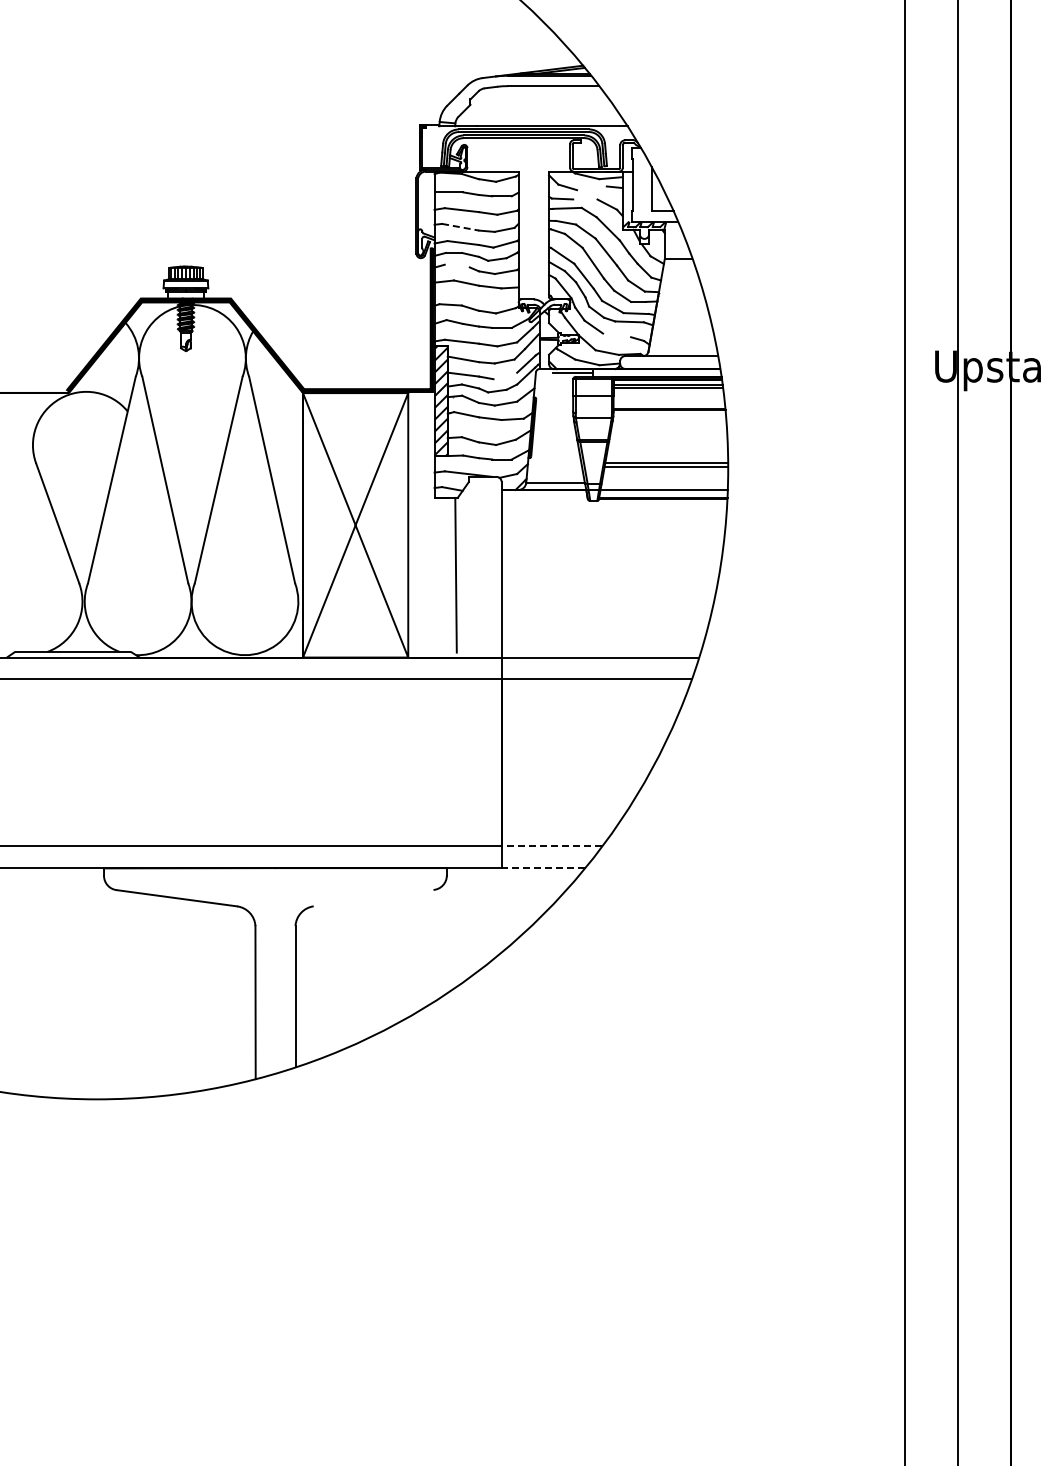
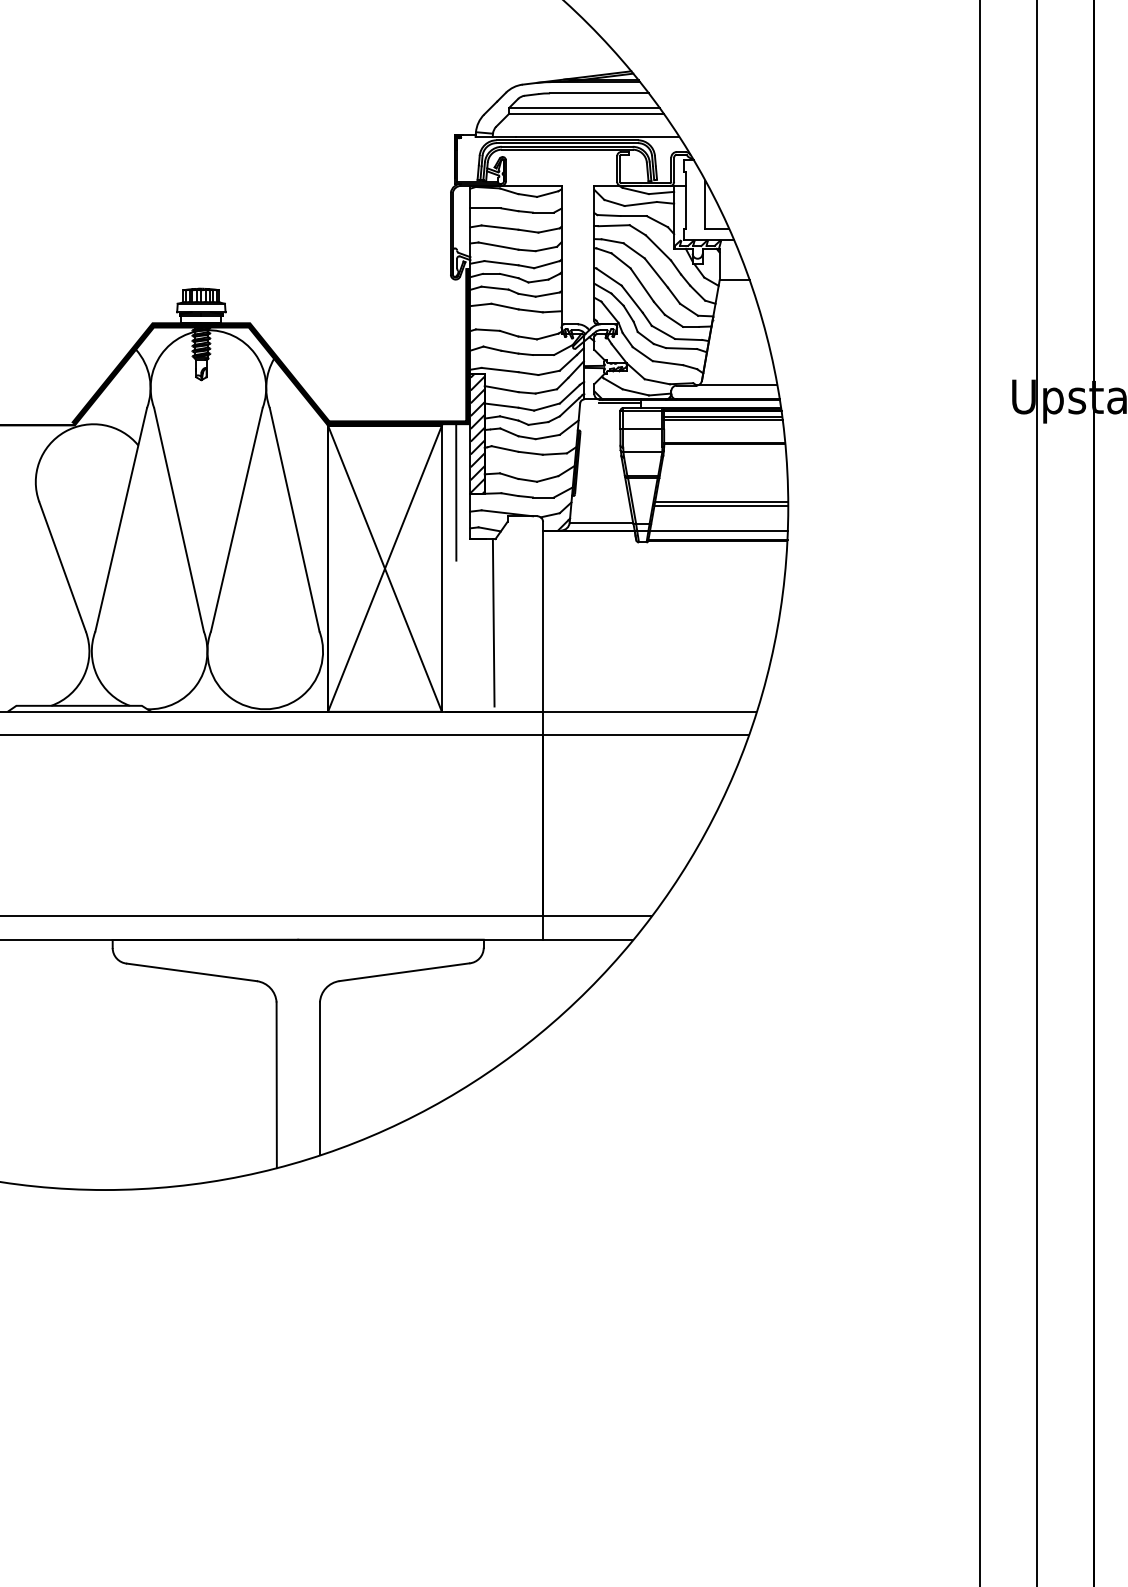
line: (539, 99) -> (584, 107), added
line: (541, 104) -> (586, 113), added
line: (591, 188) -> (640, 204), added
line: (585, 199) -> (633, 216), added
line: (460, 227) -> (498, 246), dashed -> solid
line: (456, 265) -> (494, 287), added
line: (617, 335) -> (668, 363), added
line: (505, 375) -> (547, 406), added
line: (421, 455) -> (456, 493), added
line: (551, 846) -> (597, 916), dashed -> solid
line: (543, 868) -> (588, 940), dashed -> solid
line: (373, 897) -> (404, 971), added

